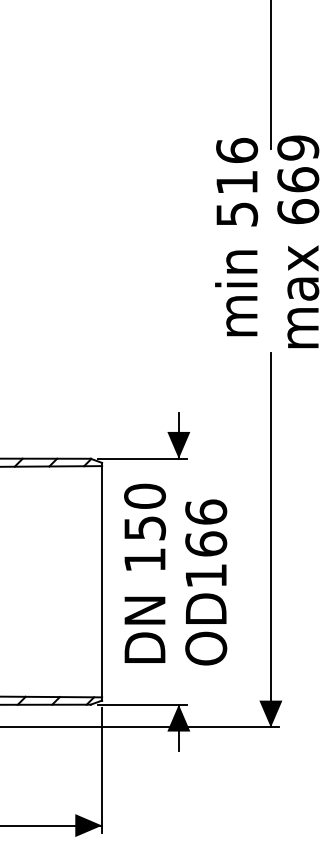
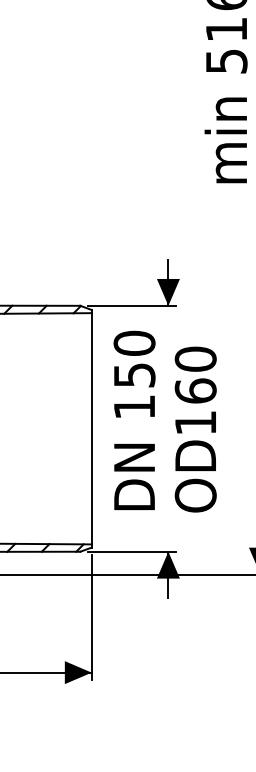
text: (205, 511) -> (195, 358), 166 -> 160

